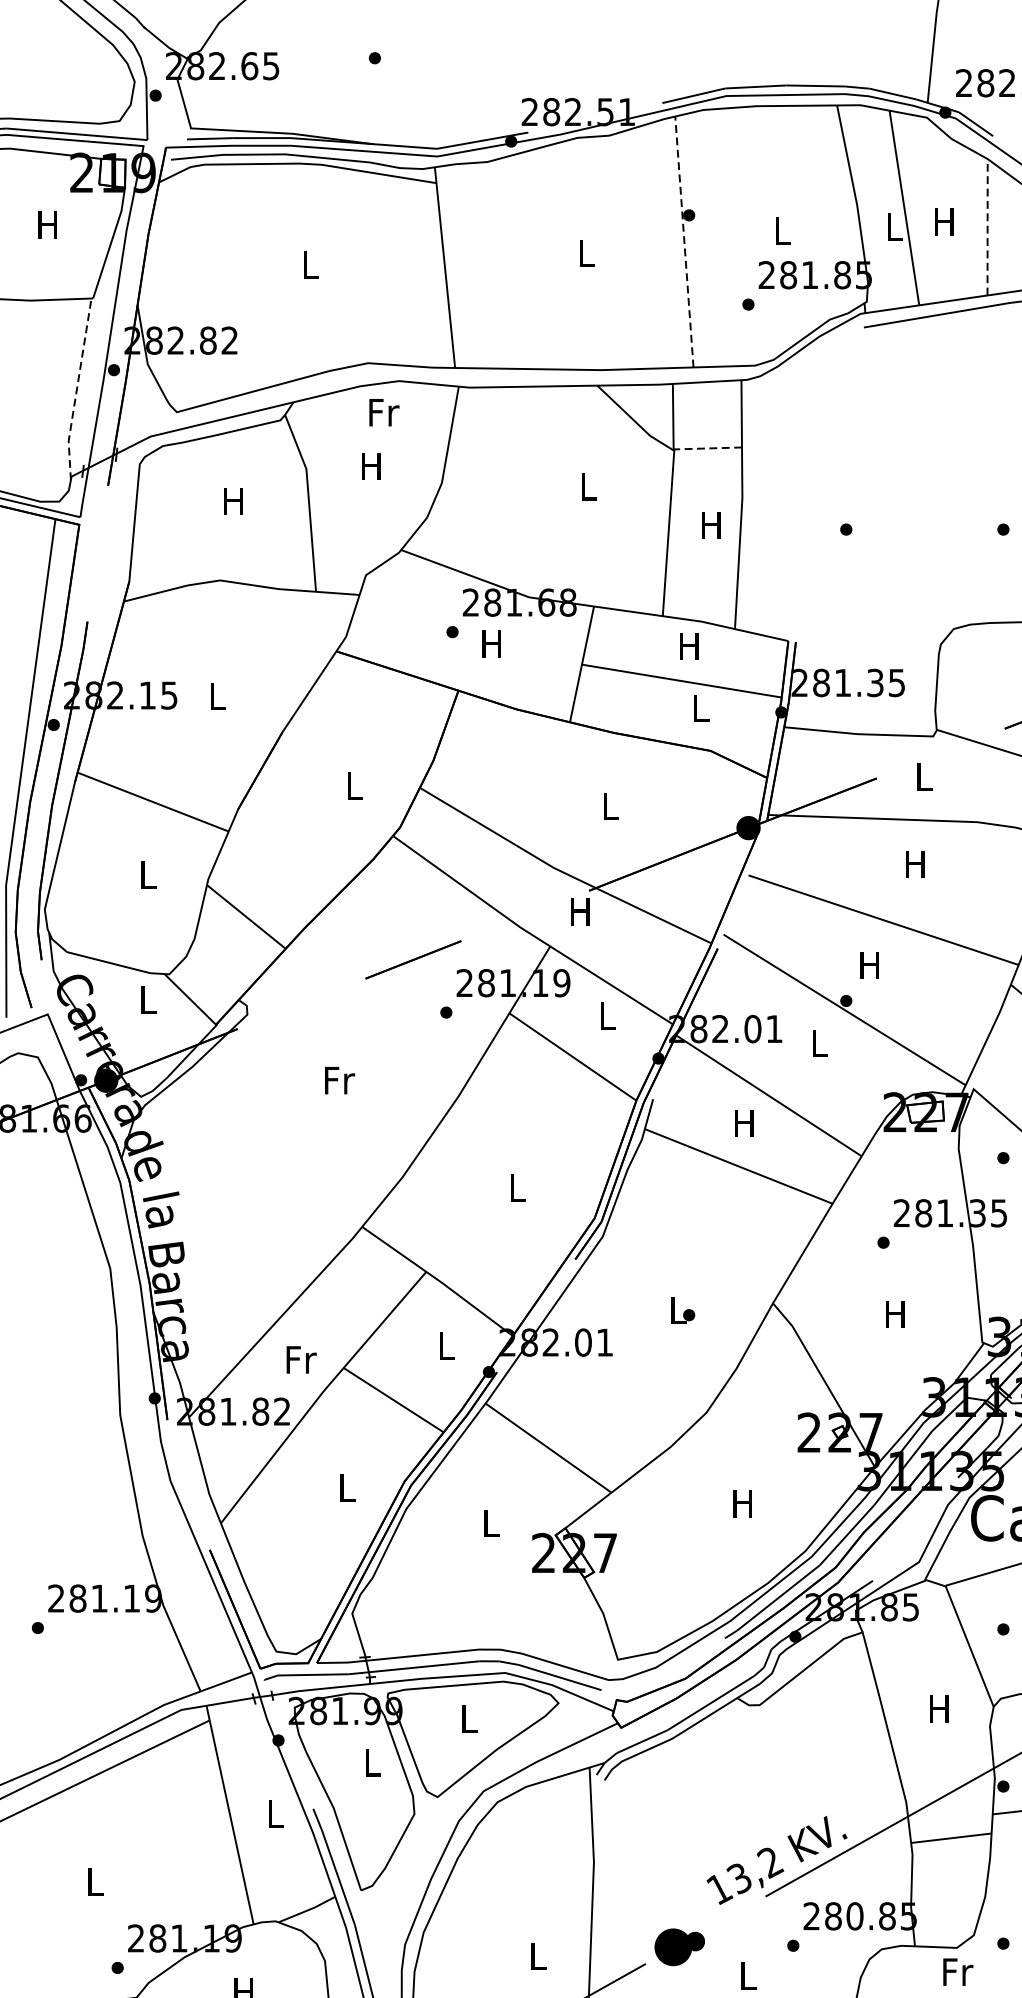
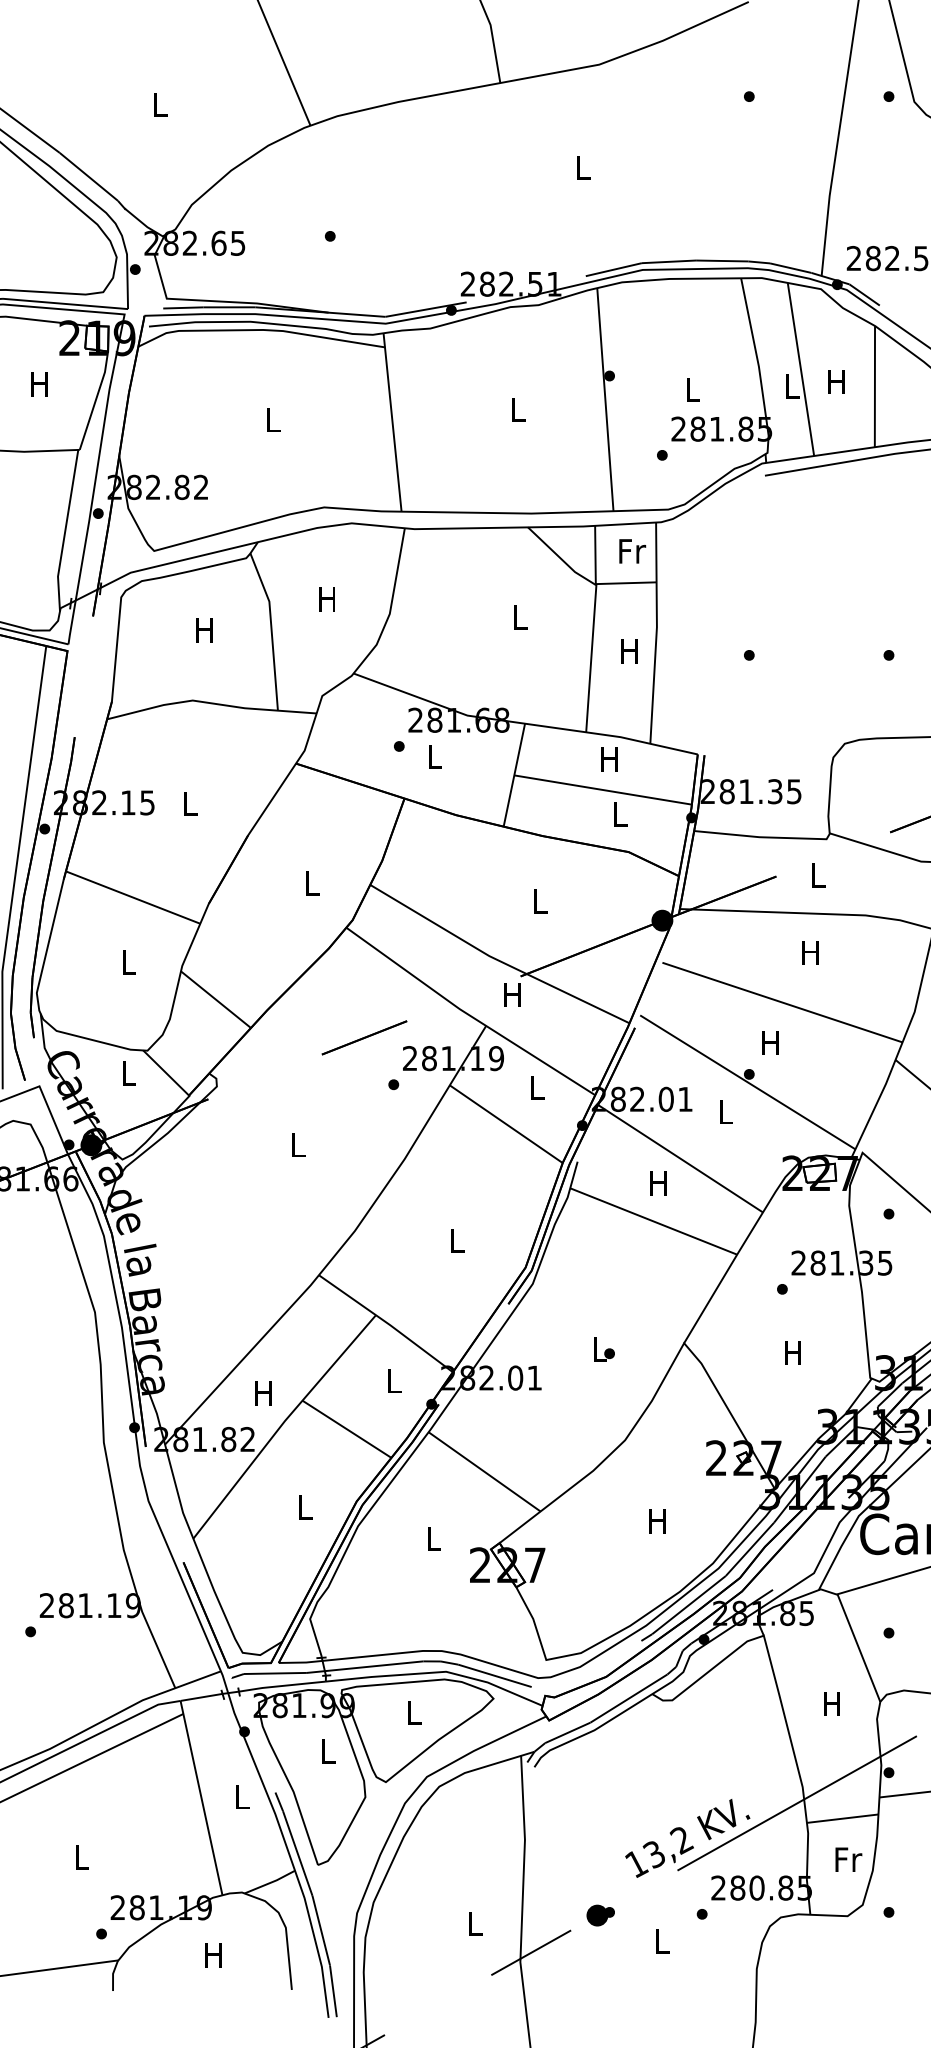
line: (987, 227) -> (874, 386), dashed -> solid
line: (684, 241) -> (605, 399), dashed -> solid
line: (77, 389) -> (65, 530), dashed -> solid
text: (384, 412) -> (632, 551), moved
line: (707, 448) -> (625, 583), dashed -> solid
text: (491, 643) -> (433, 756), H -> L
text: (339, 1080) -> (298, 1145), Fr -> L
text: (300, 1359) -> (264, 1393), Fr -> H
part: (678, 1947) -> (600, 1915), size x0.62
text: (957, 1971) -> (848, 1859), moved

